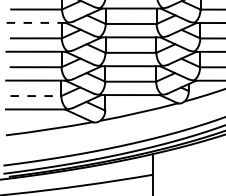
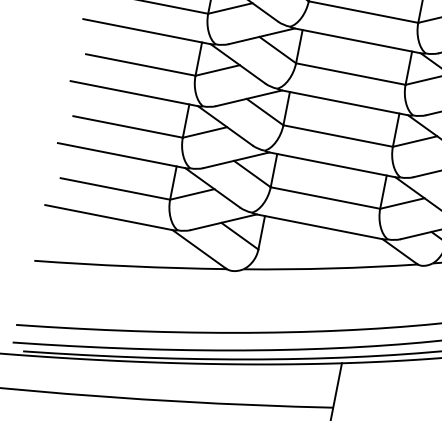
line: (36, 22) -> (147, 30), dashed -> solid
line: (36, 96) -> (116, 190), dashed -> solid

